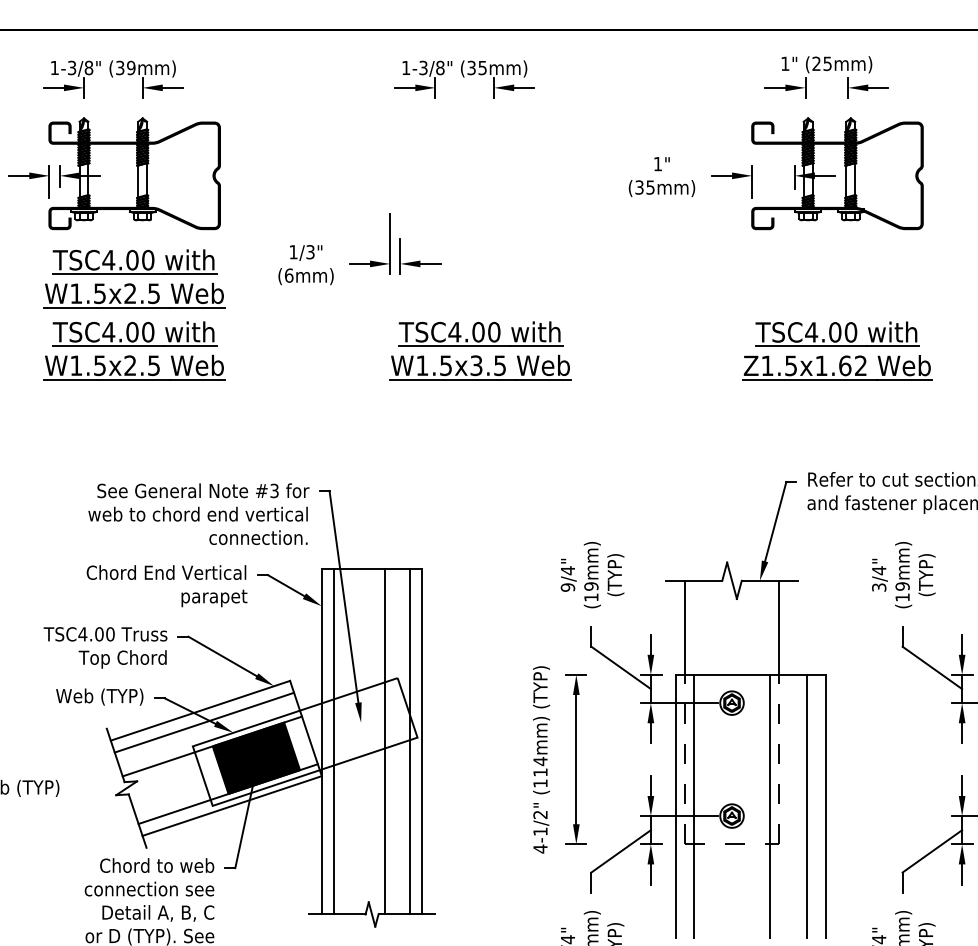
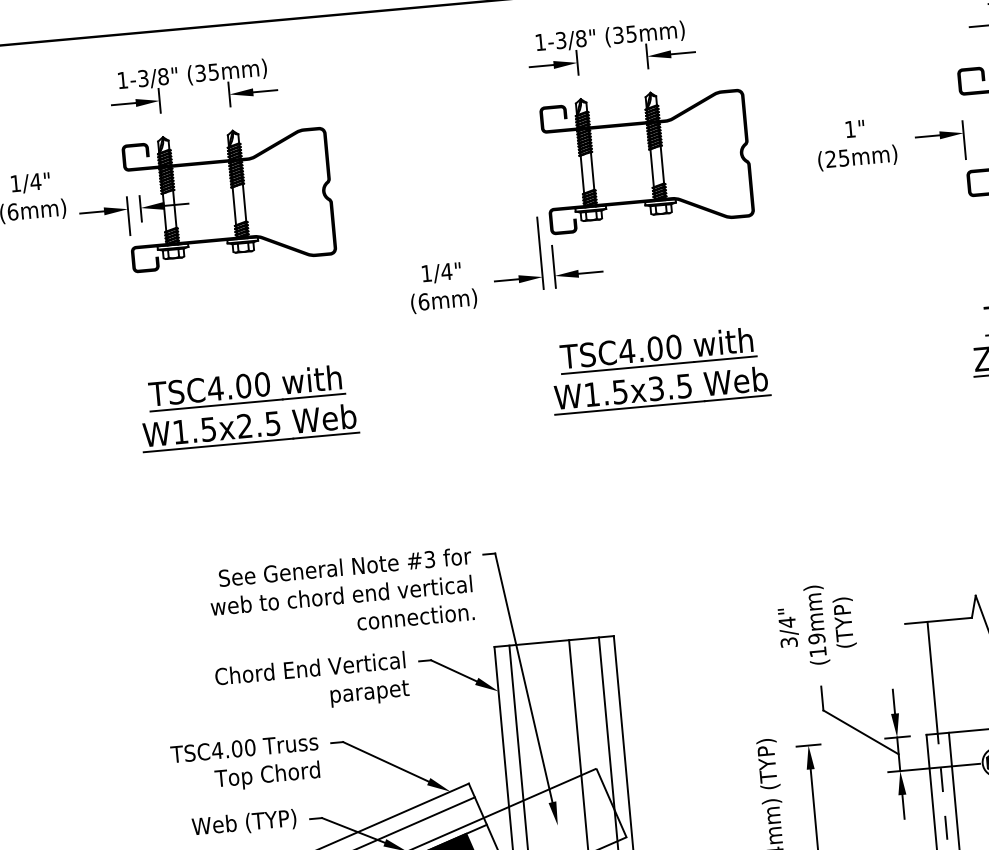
text: (131, 67) -> (213, 71), (39mm) -> (35mm)
part: (485, 173) -> (646, 159), added
text: (639, 187) -> (830, 159), (35mm) -> (25mm)
text: (310, 252) -> (446, 272), 1/3" -> 1/4"
part: (134, 278) -> (240, 322), removed
text: (567, 587) -> (788, 642), 9/4" -> 3/4"

